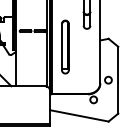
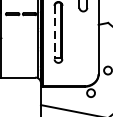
line: (61, 47) -> (53, 32), solid -> dashed

